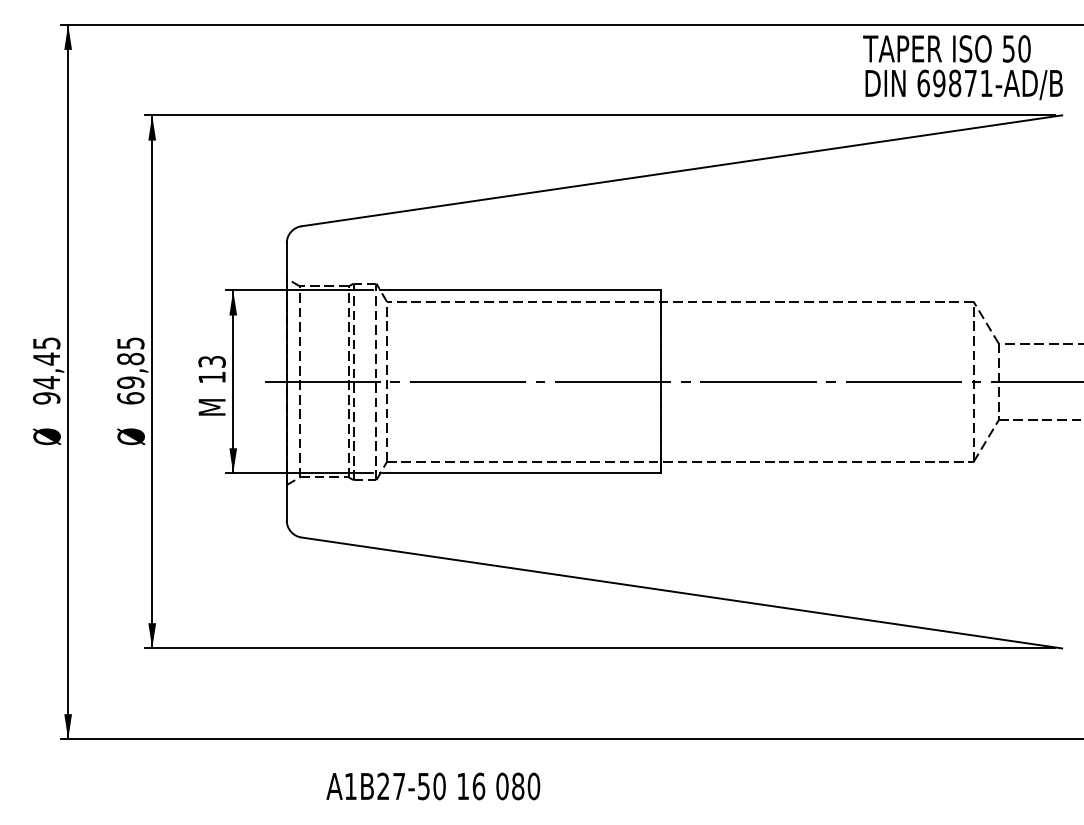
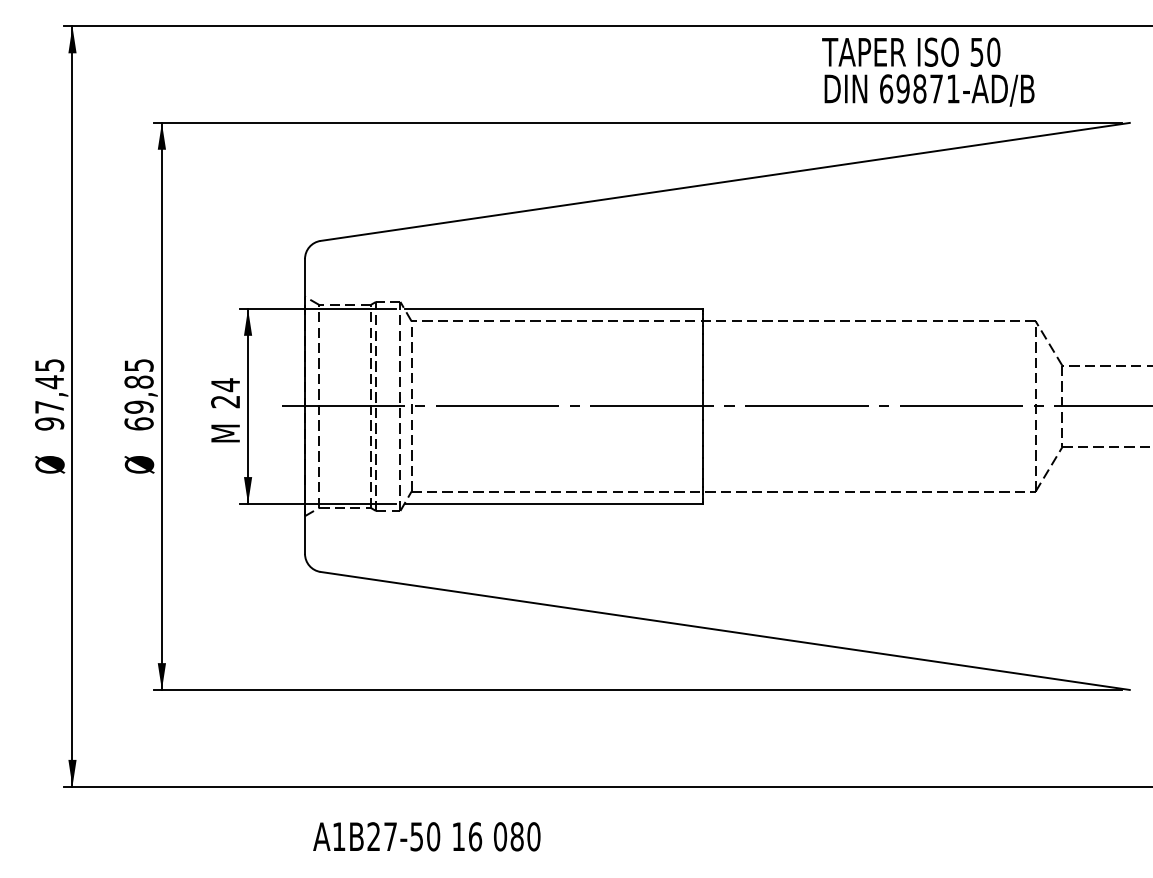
text: (963, 67) -> (928, 71), moved
text: (212, 369) -> (225, 393), 13 -> 24
text: (46, 382) -> (49, 407), 94,45 -> 97,45
text: (432, 786) -> (426, 836), moved

